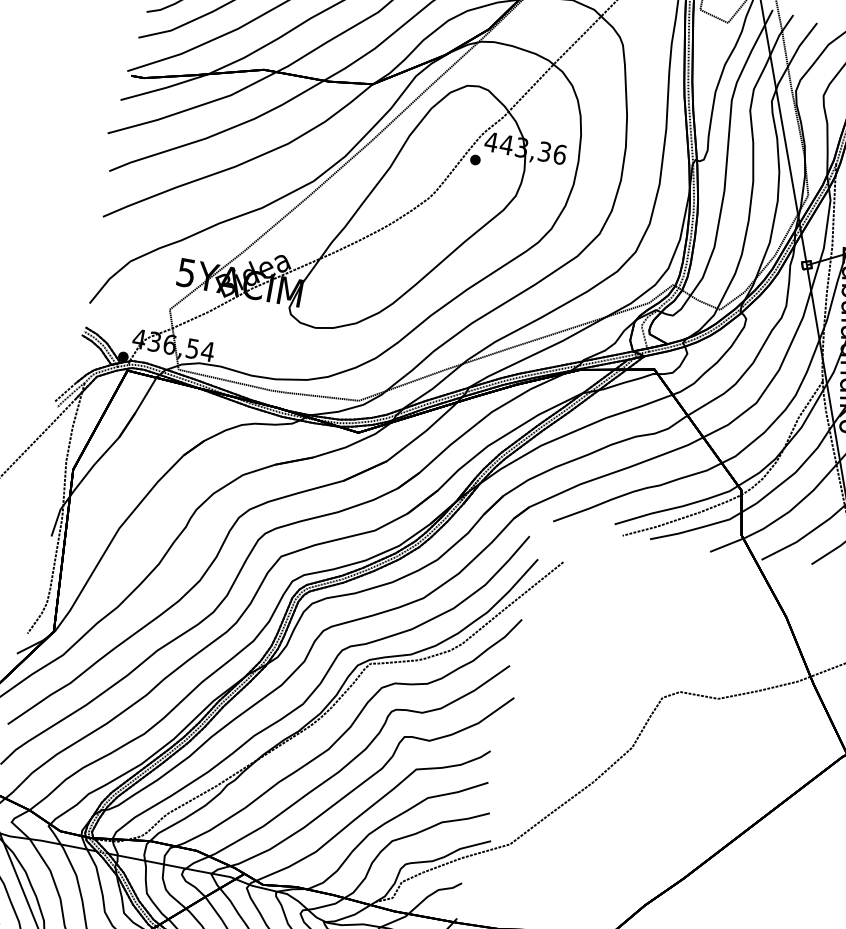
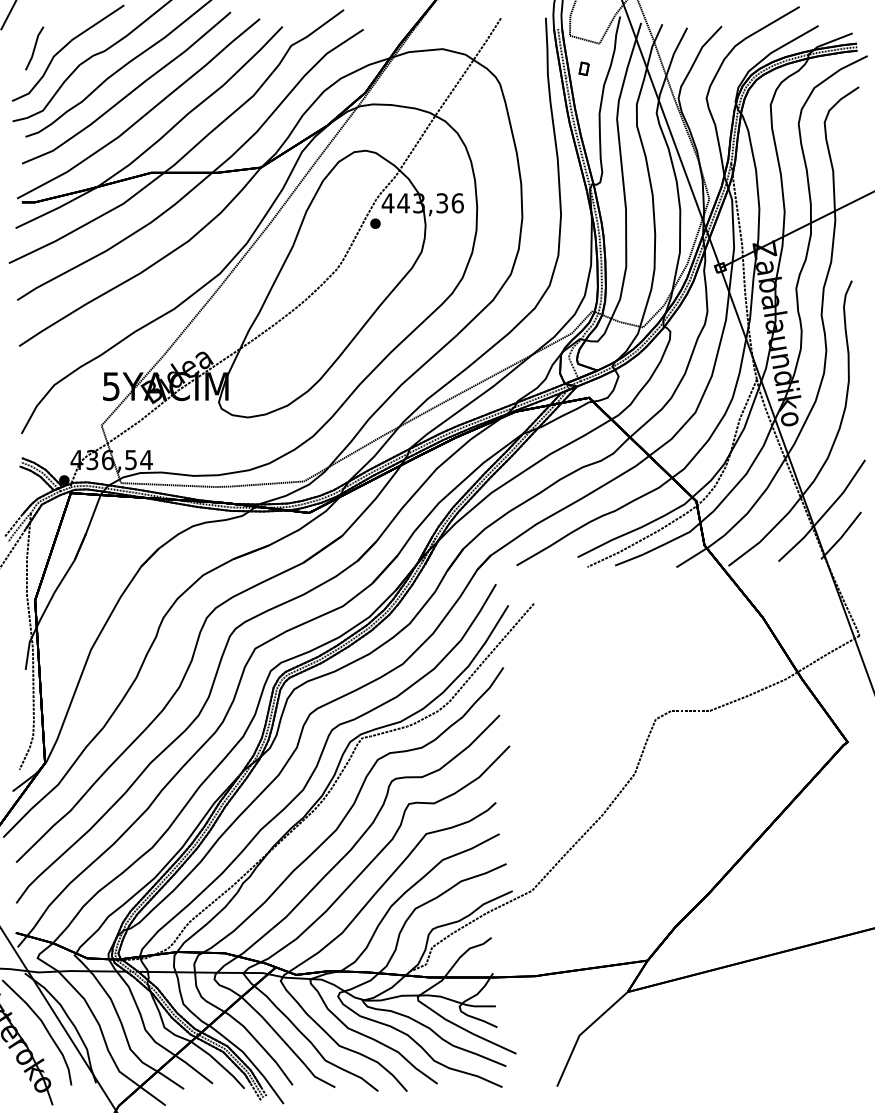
part: (707, 44) -> (583, 68), added

